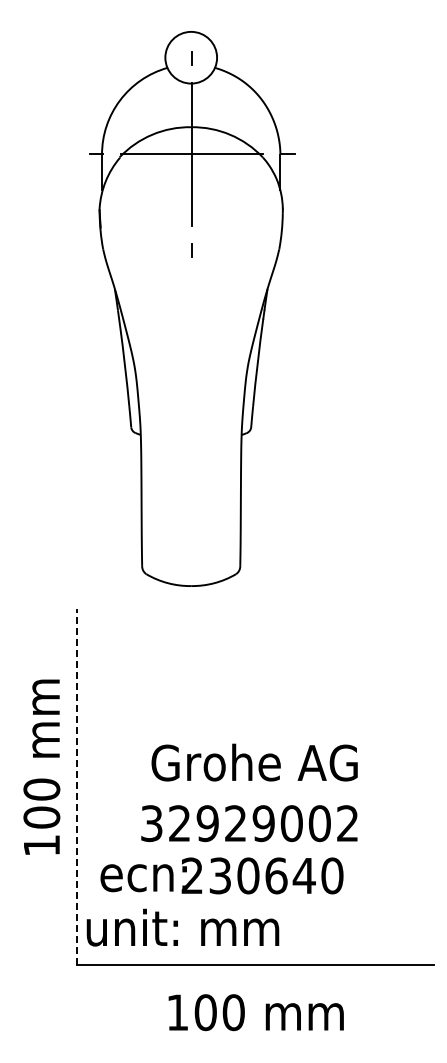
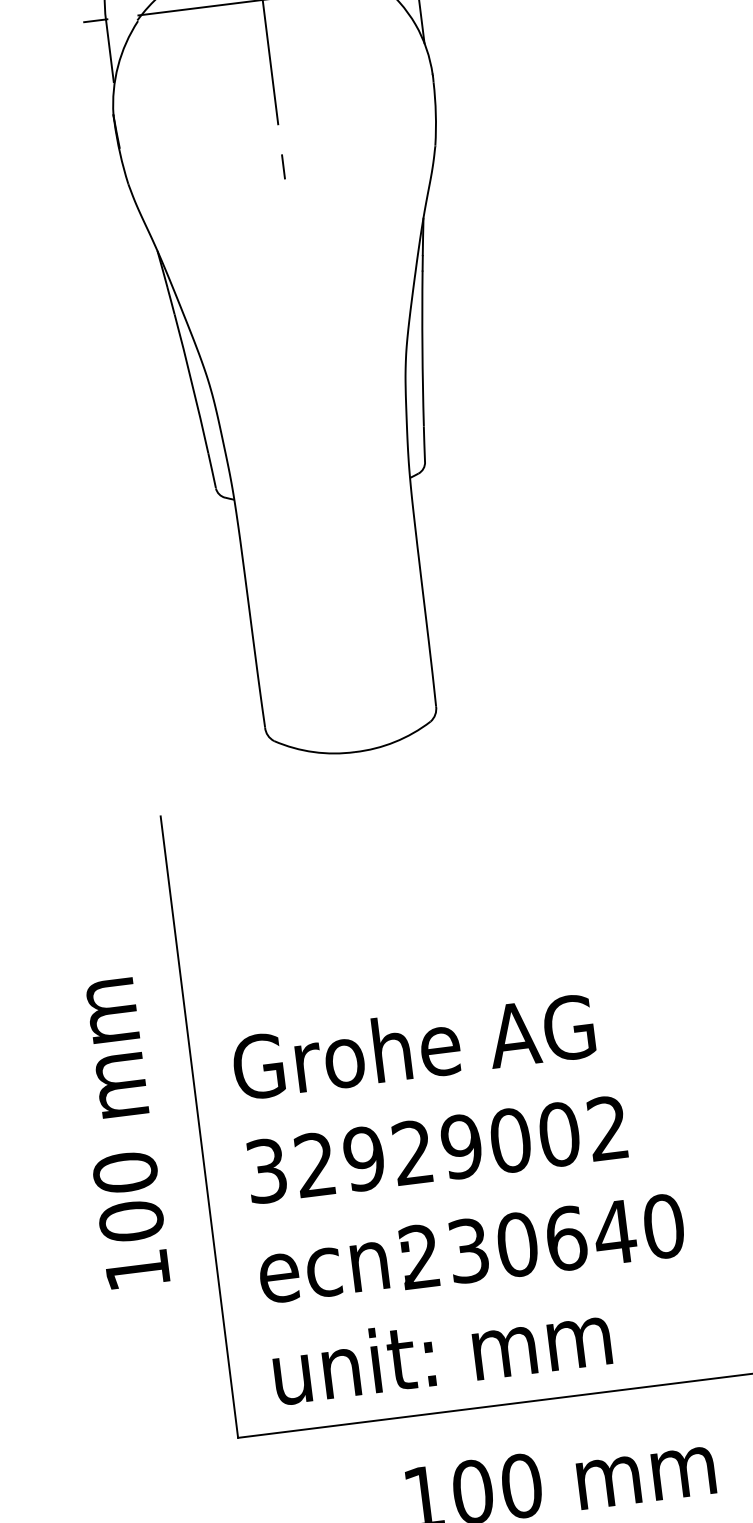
text: (254, 762) -> (413, 1046), moved
text: (41, 766) -> (119, 1132), moved
line: (76, 786) -> (198, 1126), dashed -> solid
text: (249, 823) -> (436, 1149), moved
text: (182, 927) -> (440, 1352), moved

